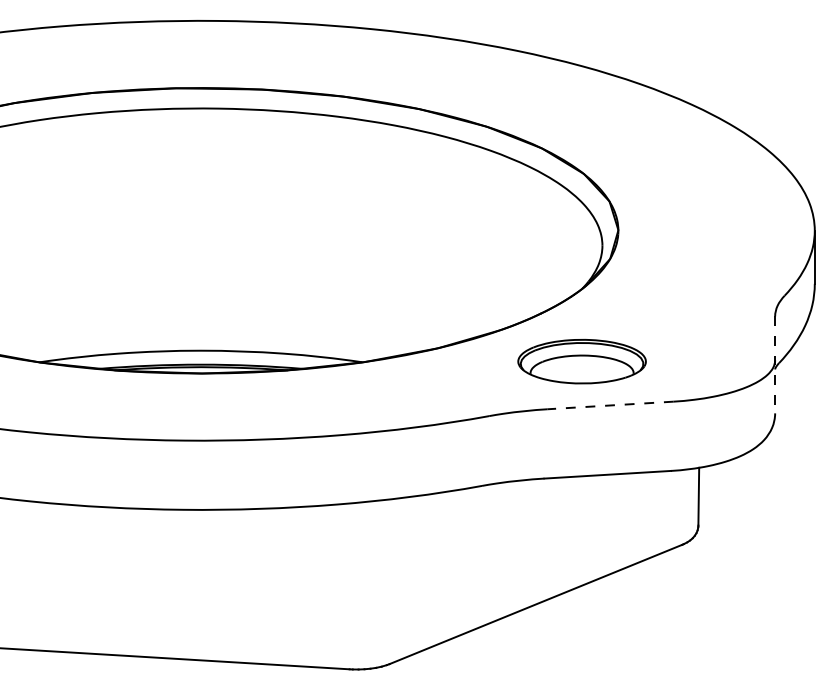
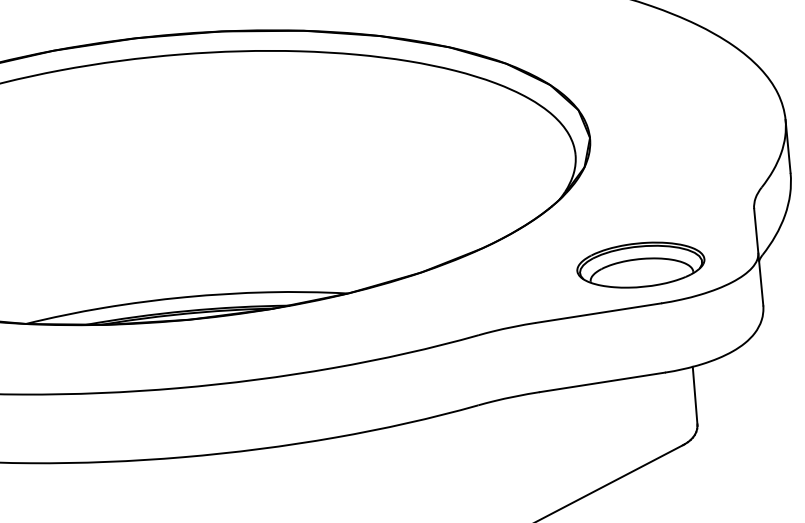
part: (581, 361) -> (640, 265), moved
line: (775, 365) -> (759, 257), dashed -> solid
line: (610, 405) -> (598, 313), dashed -> solid

